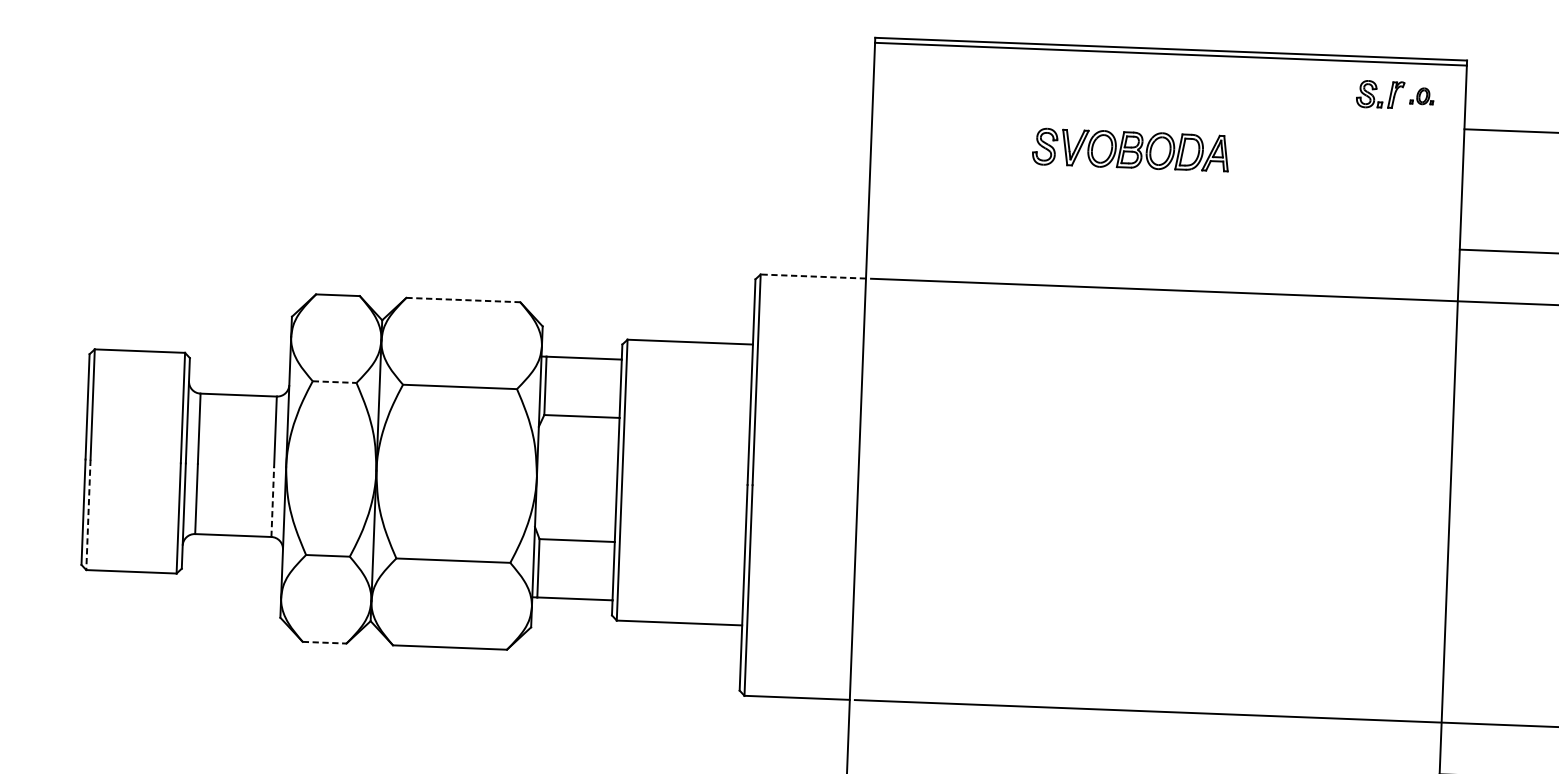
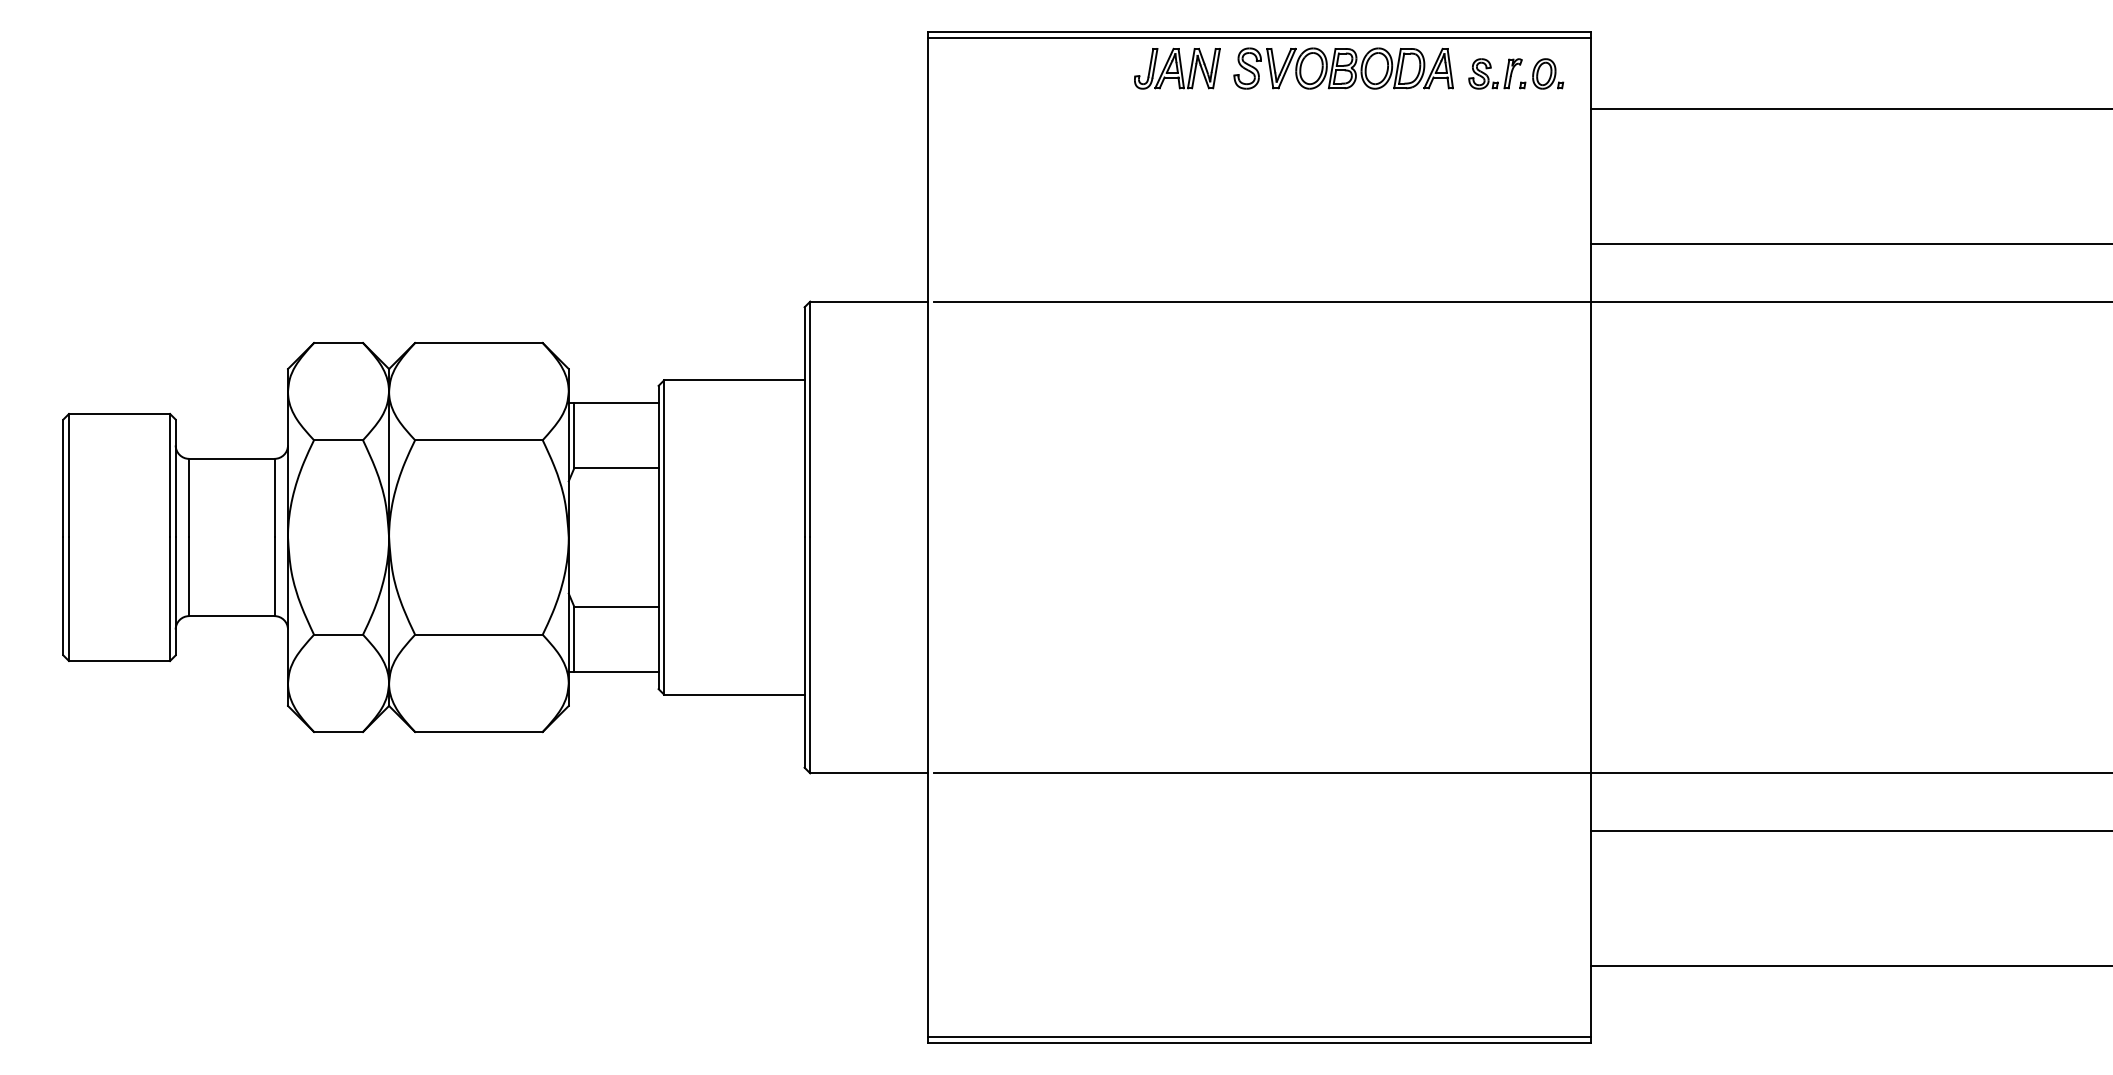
part: (1096, 78) -> (1177, 68), added
part: (1421, 95) -> (1541, 73), size x1.67
part: (1130, 149) -> (1343, 68), moved
line: (813, 276) -> (869, 301), dashed -> solid
line: (462, 299) -> (478, 342), dashed -> solid
line: (335, 382) -> (339, 440), dashed -> solid
line: (272, 501) -> (274, 576), dashed -> solid
line: (88, 515) -> (69, 599), dashed -> solid
line: (325, 643) -> (339, 732), dashed -> solid

